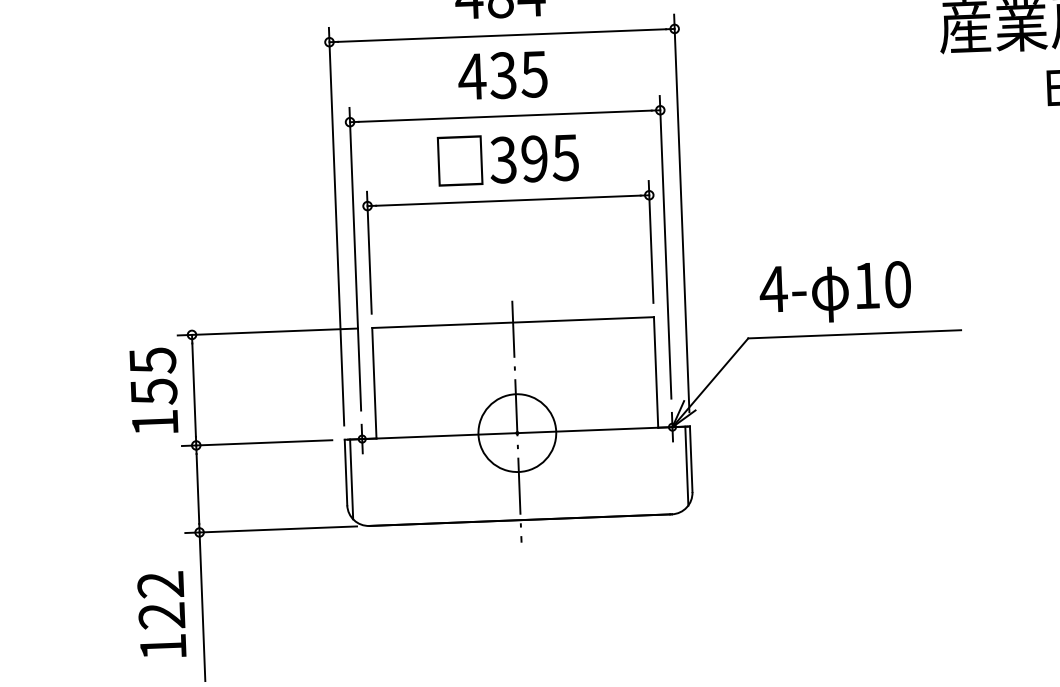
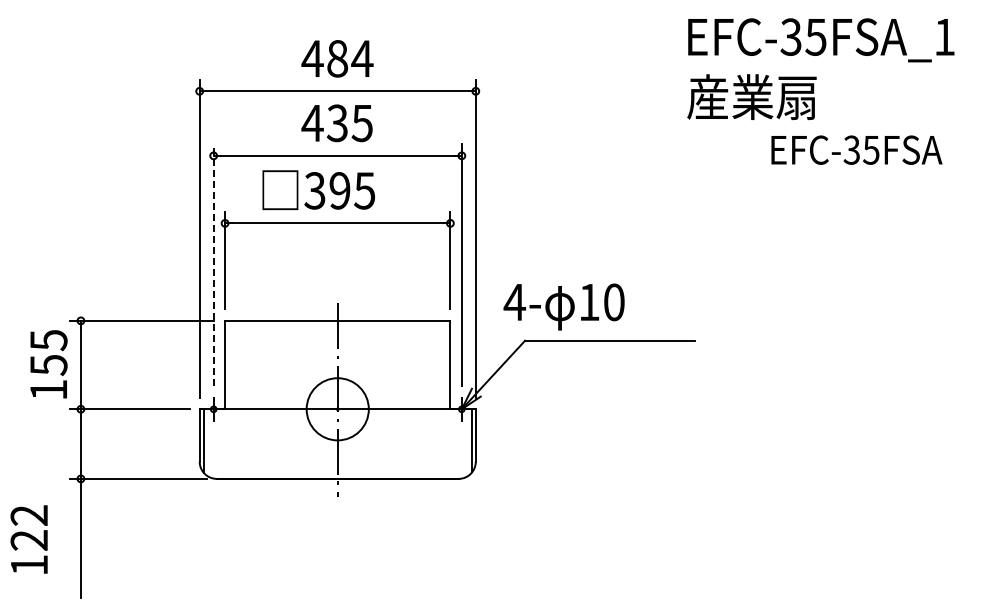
text: (507, 159) -> (318, 190), moved
line: (355, 258) -> (213, 264), solid -> dashed
text: (834, 292) -> (563, 306), moved
text: (160, 614) -> (28, 539), moved

